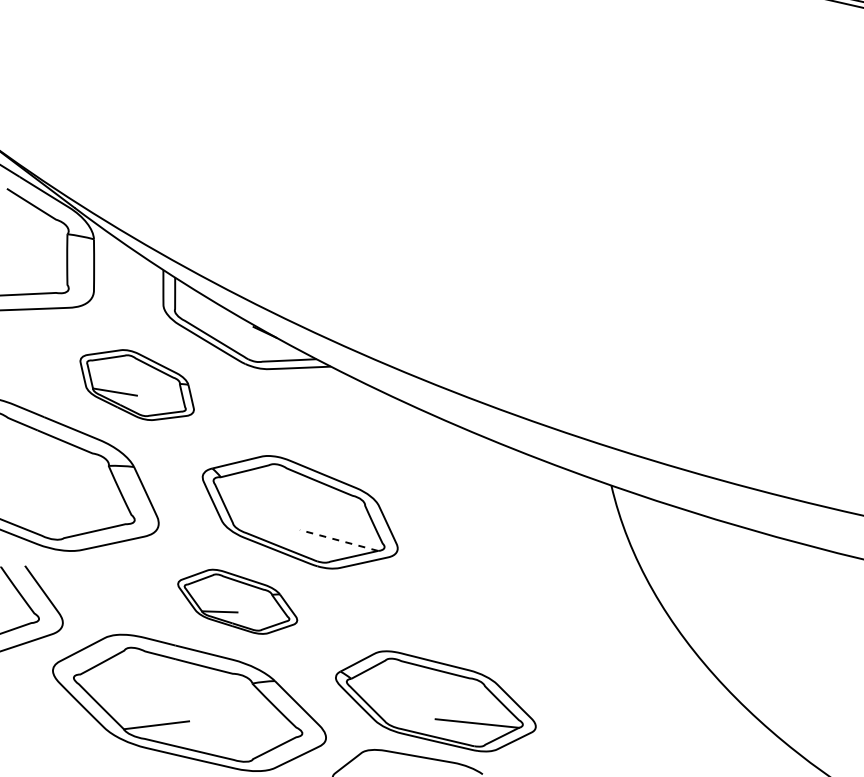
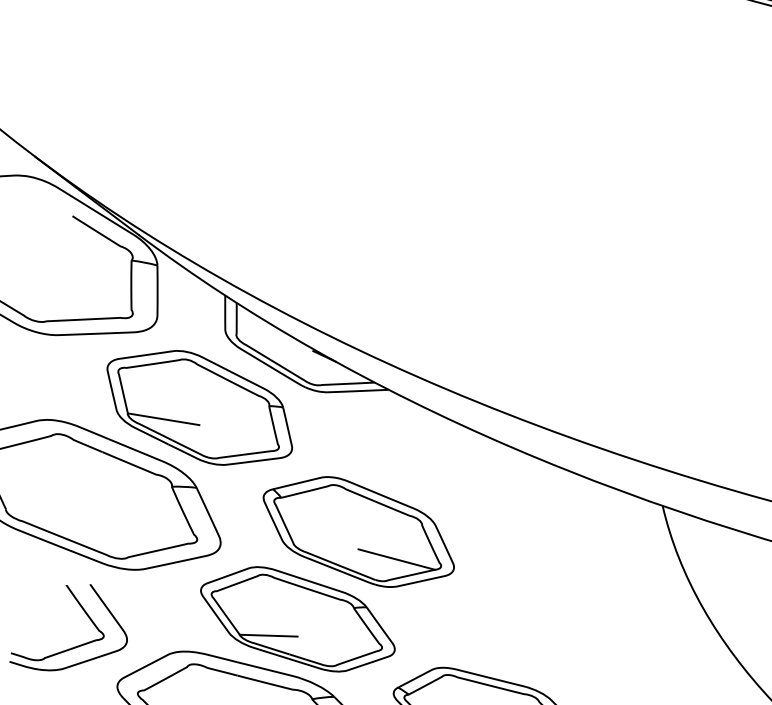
part: (136, 384) -> (198, 407), size x1.67
line: (339, 540) -> (397, 559), dashed -> solid
part: (237, 601) -> (297, 619), size x1.67

